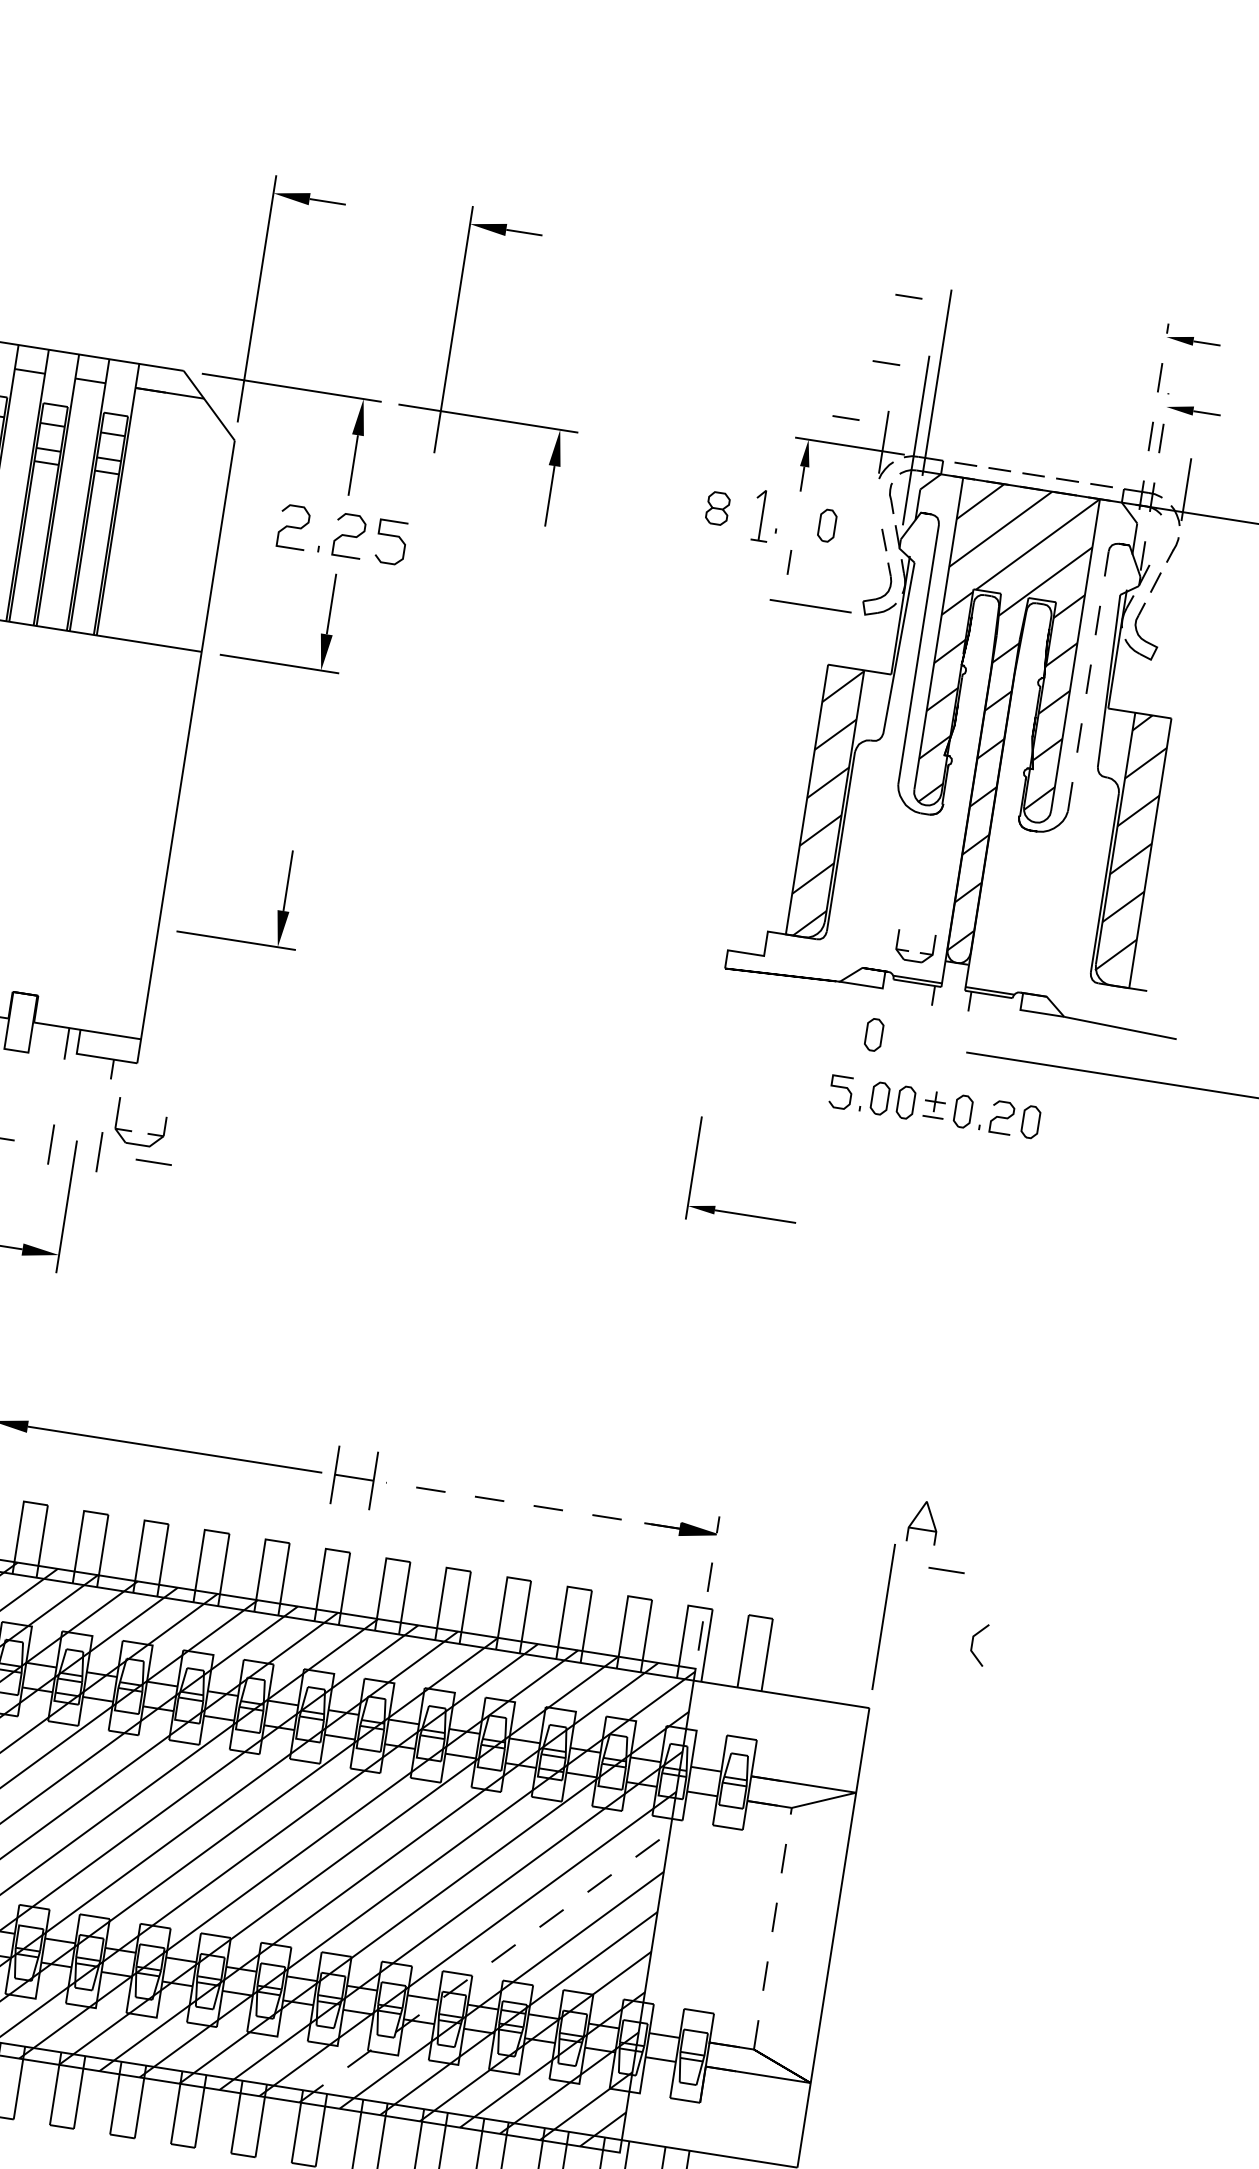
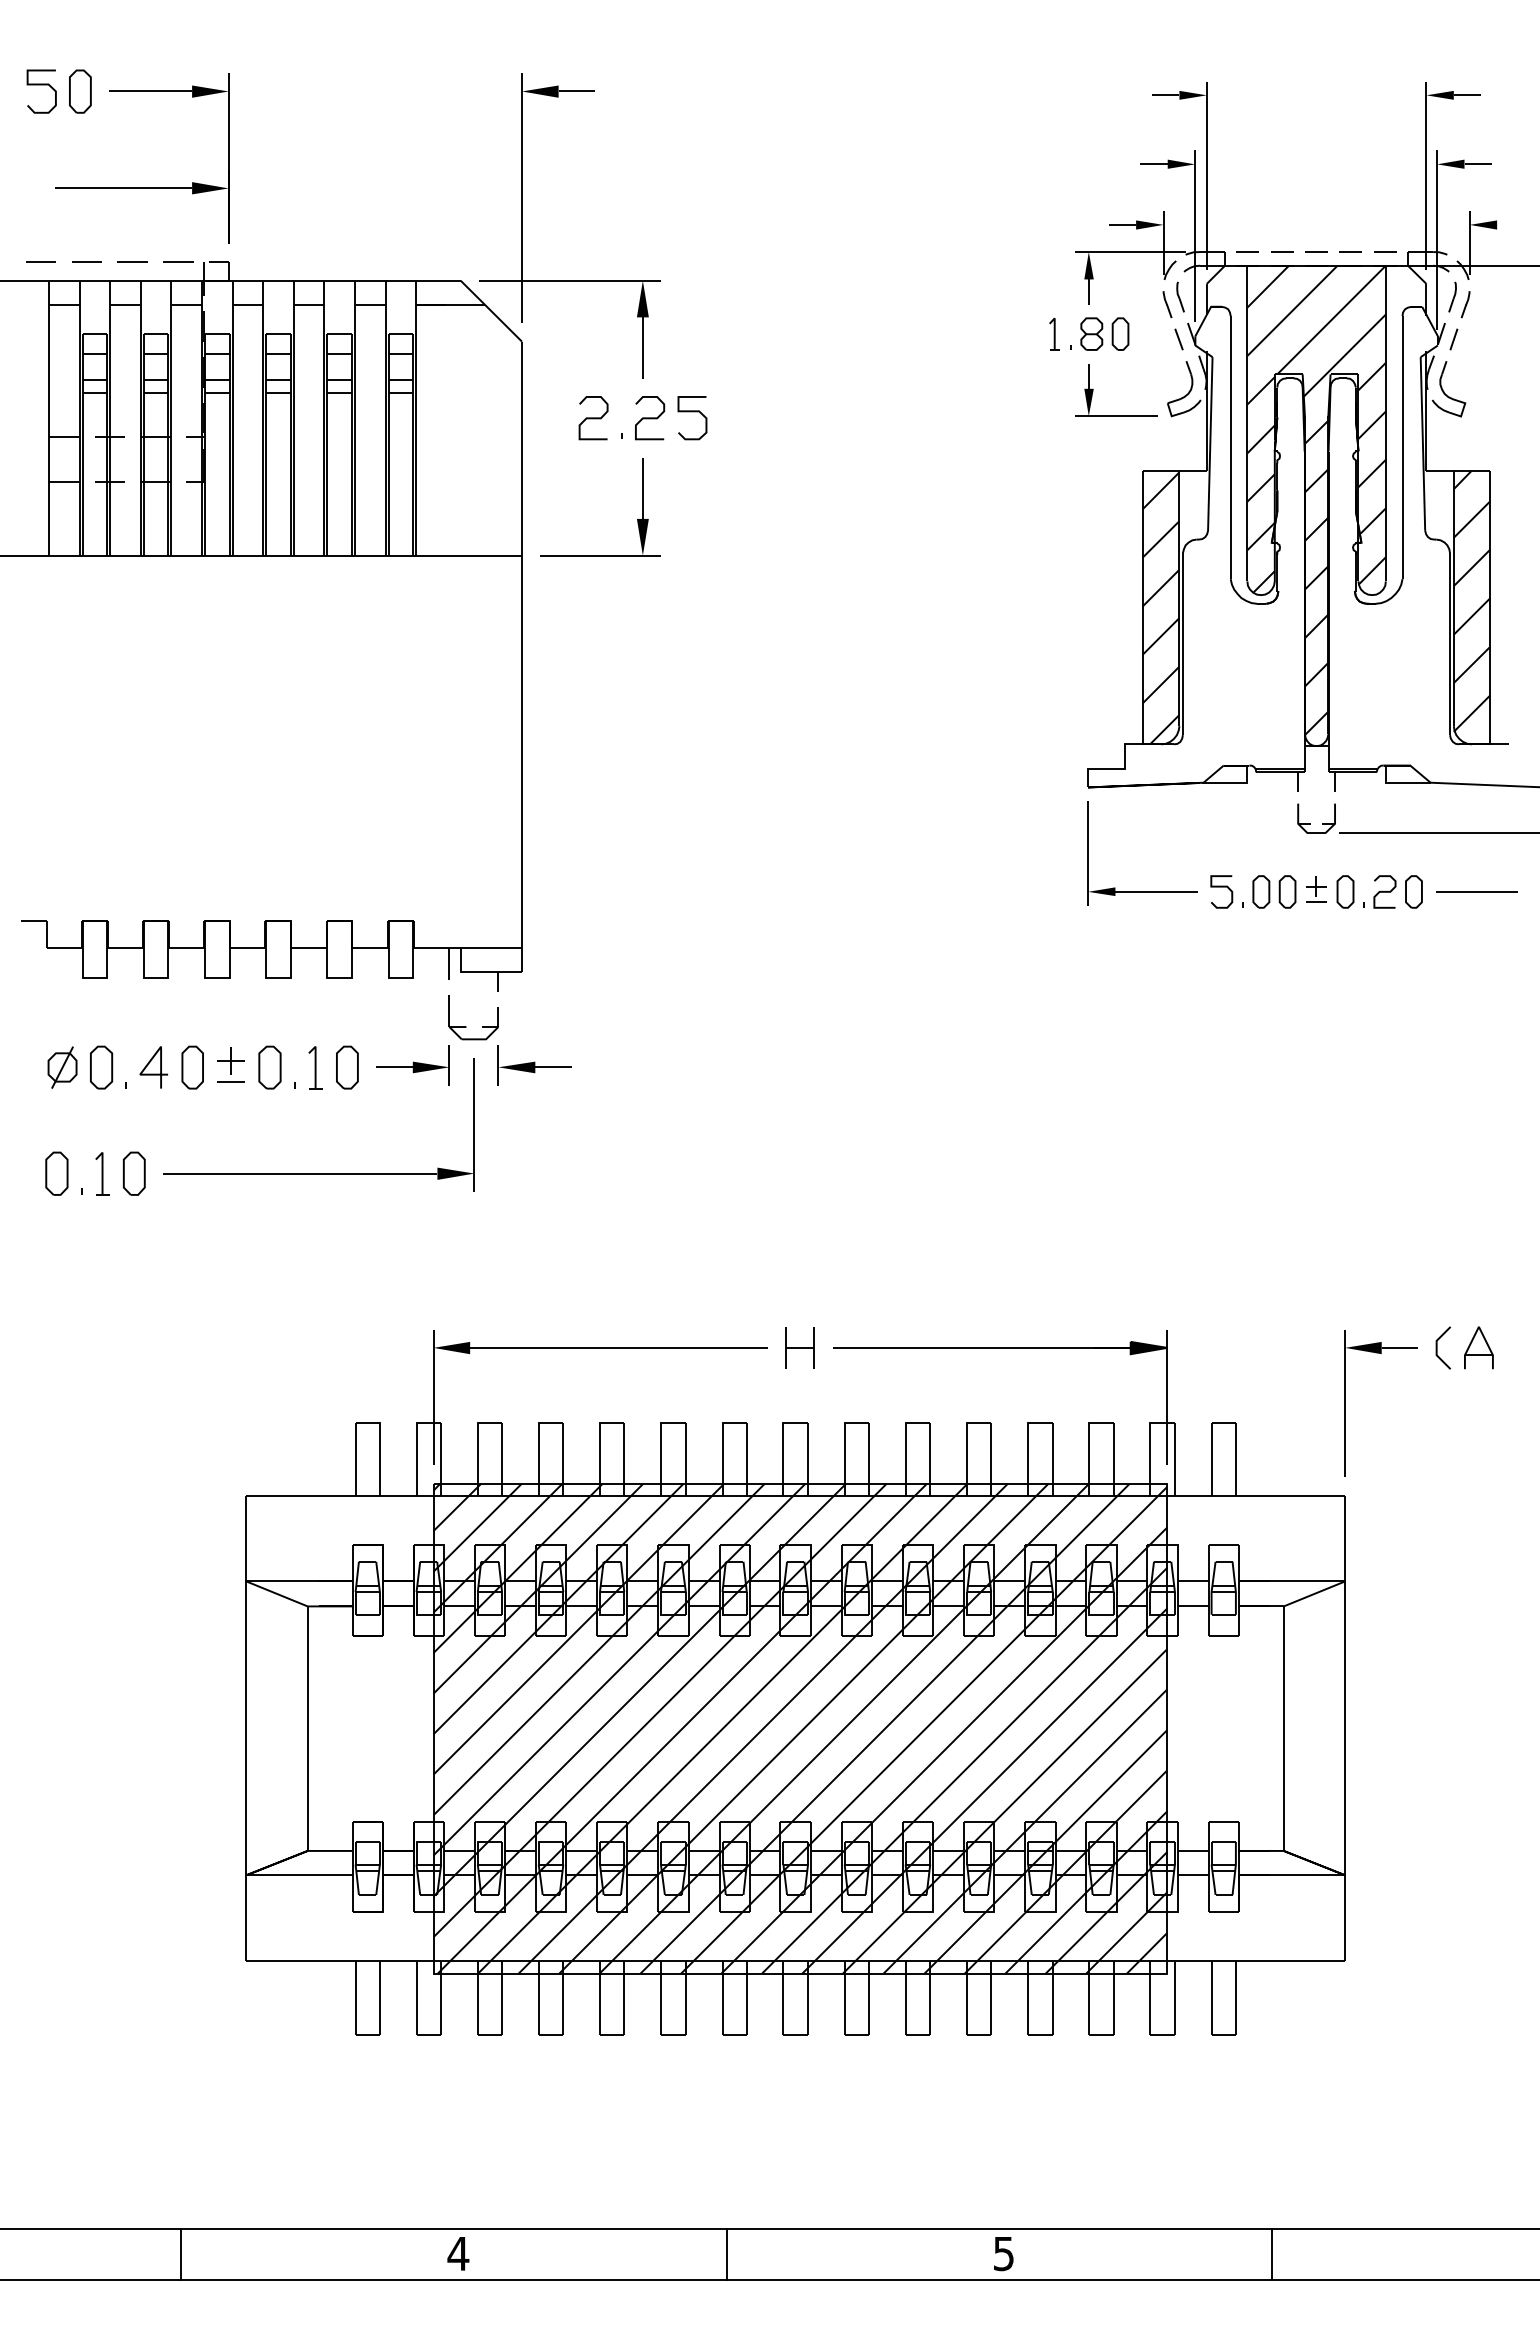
fill: (935, 300) -> (1192, 94), added
part: (449, 356) -> (721, 225), removed
fill: (913, 366) -> (1181, 163), added
line: (1154, 416) -> (1426, 175), dashed -> solid
fill: (872, 421) -> (1149, 224), added
fill: (1202, 473) -> (1483, 224), added
line: (1154, 482) -> (1437, 240), dashed -> solid
line: (878, 503) -> (1167, 304), added
part: (717, 507) -> (1091, 333), moved
part: (762, 514) -> (1054, 333), size x0.62
part: (1161, 539) -> (1452, 296), added
fill: (785, 588) -> (1088, 402), added
line: (1088, 681) -> (1402, 447), dashed -> solid
part: (278, 910) -> (637, 799), removed
part: (908, 950) -> (1310, 823), moved
part: (874, 1034) -> (1245, 829), removed
part: (132, 1130) -> (466, 1026), moved
line: (1092, 1131) -> (1476, 891), added
fill: (32, 1143) -> (430, 1067), added
fill: (117, 1156) -> (516, 1067), added
part: (741, 1214) -> (1142, 891), moved
part: (353, 1477) -> (799, 1347), size x0.71
line: (533, 1505) -> (981, 1347), dashed -> solid
part: (923, 1521) -> (1478, 1347), moved
fill: (910, 1564) -> (1363, 1347), added
line: (709, 1583) -> (1167, 1397), dashed -> solid
line: (973, 1643) -> (1437, 1347), moved
line: (772, 1928) -> (1283, 1728), dashed -> solid
line: (485, 1966) -> (1005, 1810), dashed -> solid

